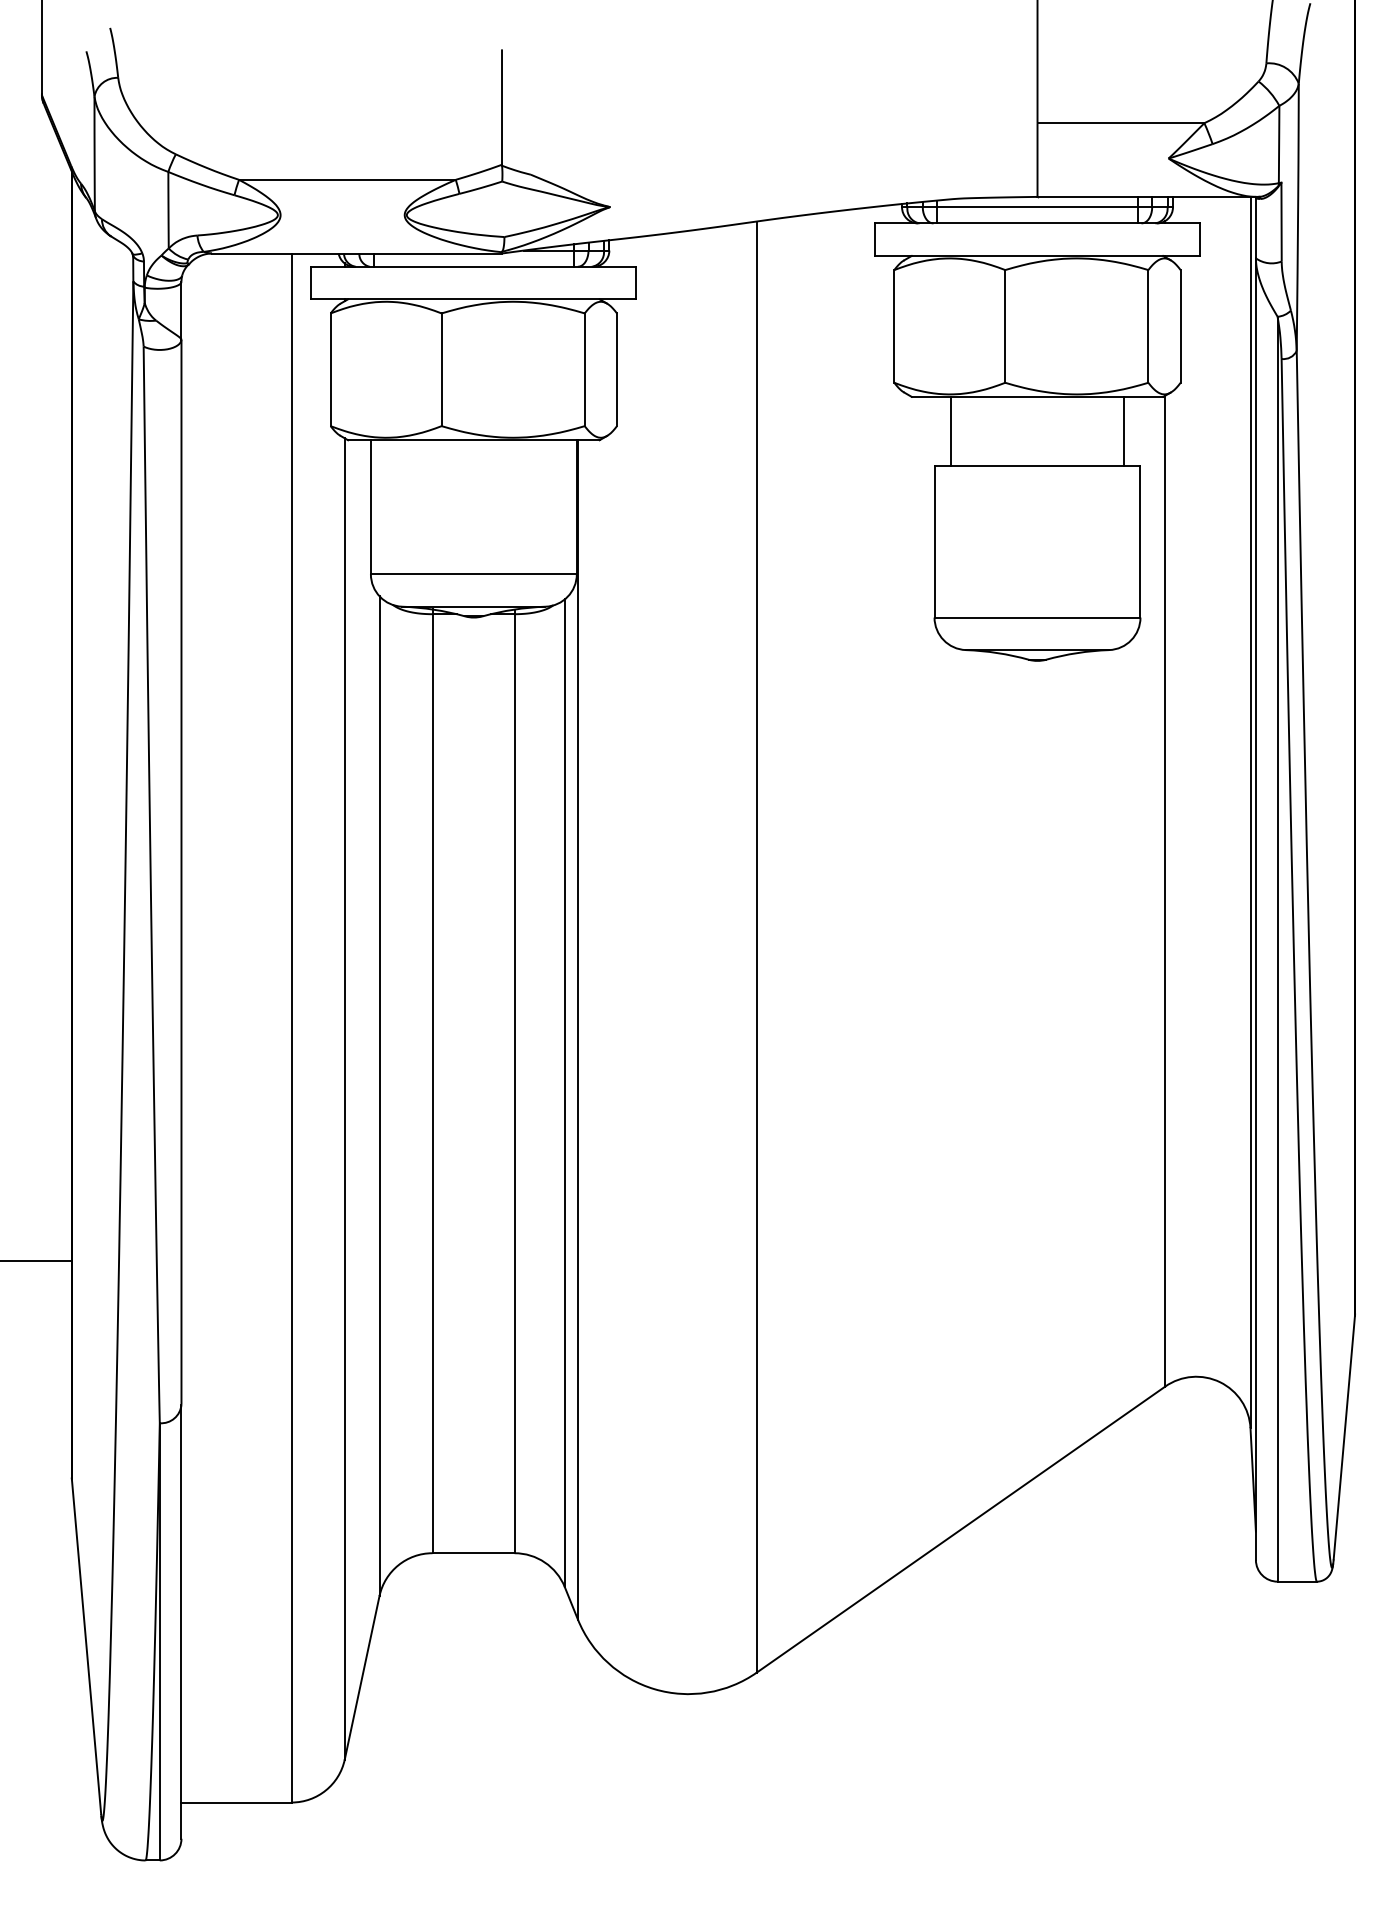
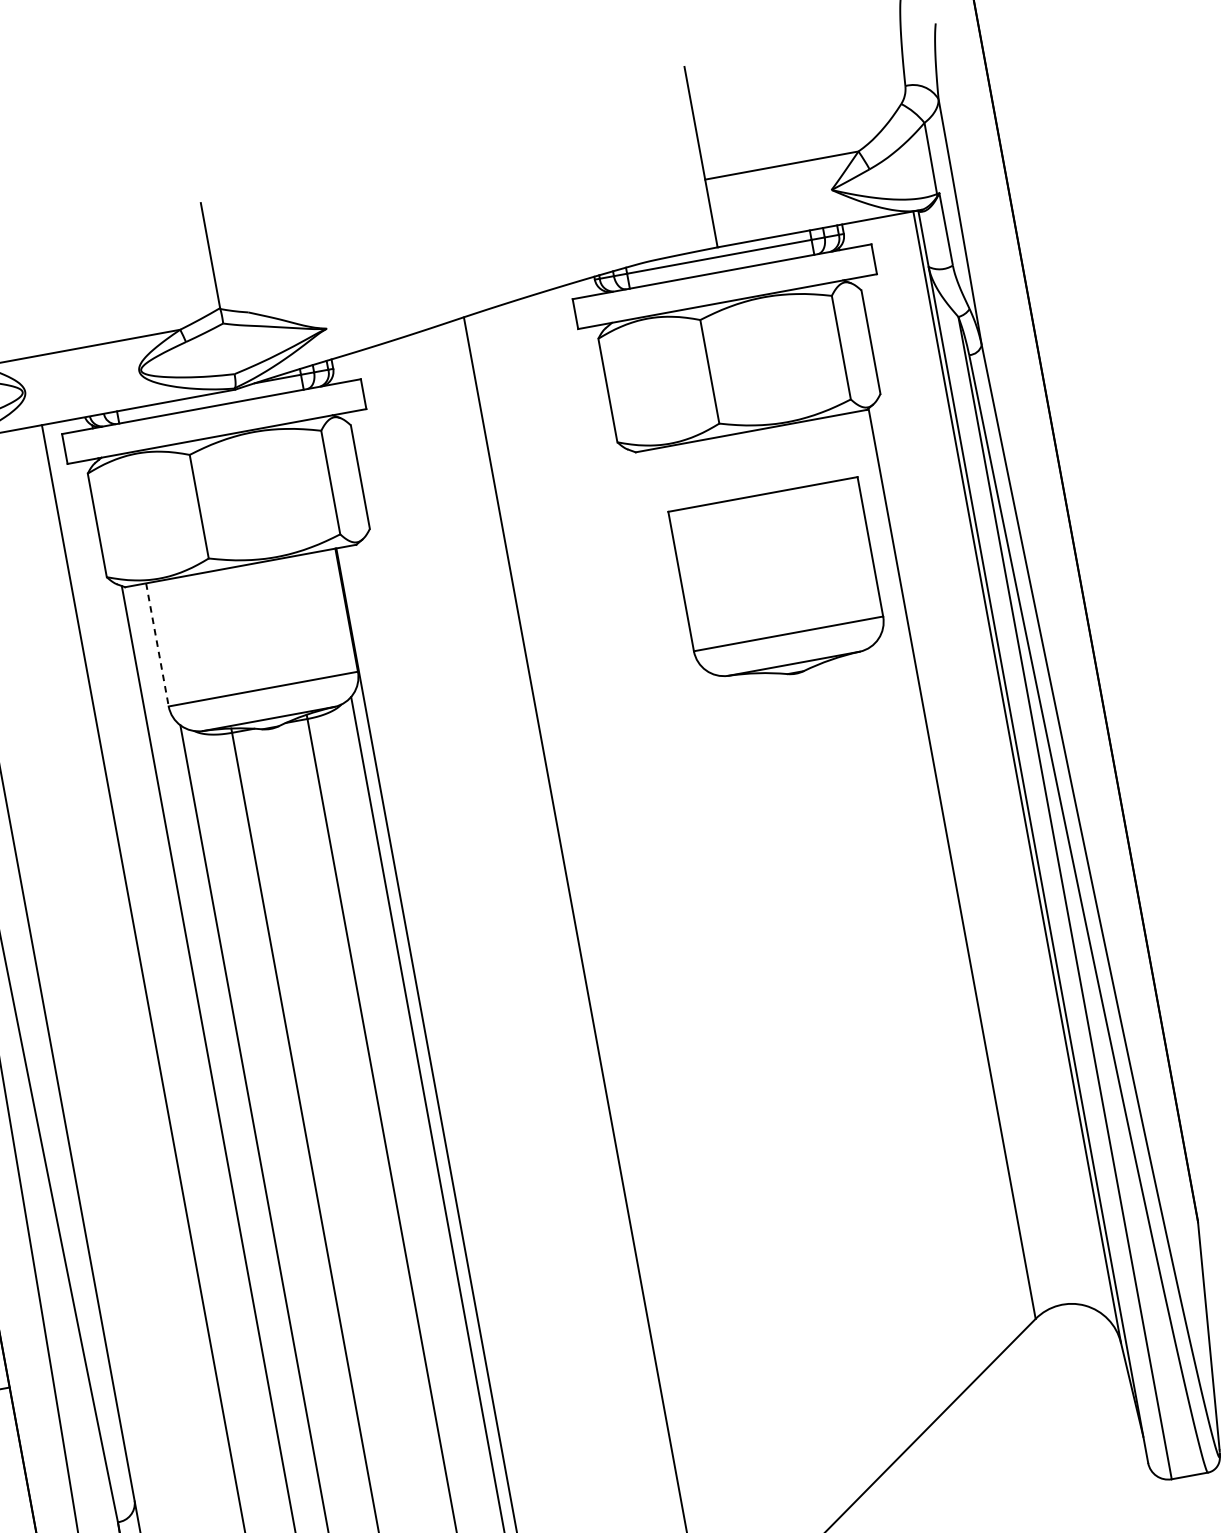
line: (950, 430) -> (677, 476), removed
line: (1124, 430) -> (836, 447), removed
line: (370, 507) -> (157, 645), solid -> dashed

